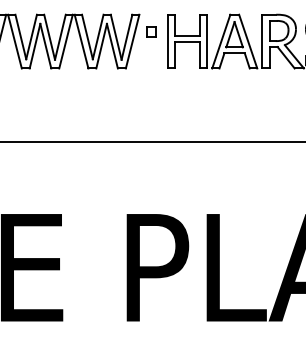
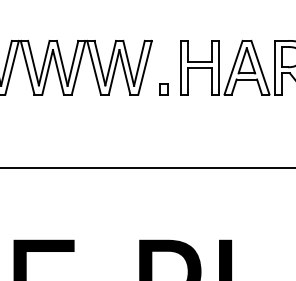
part: (151, 31) -> (163, 88), moved

